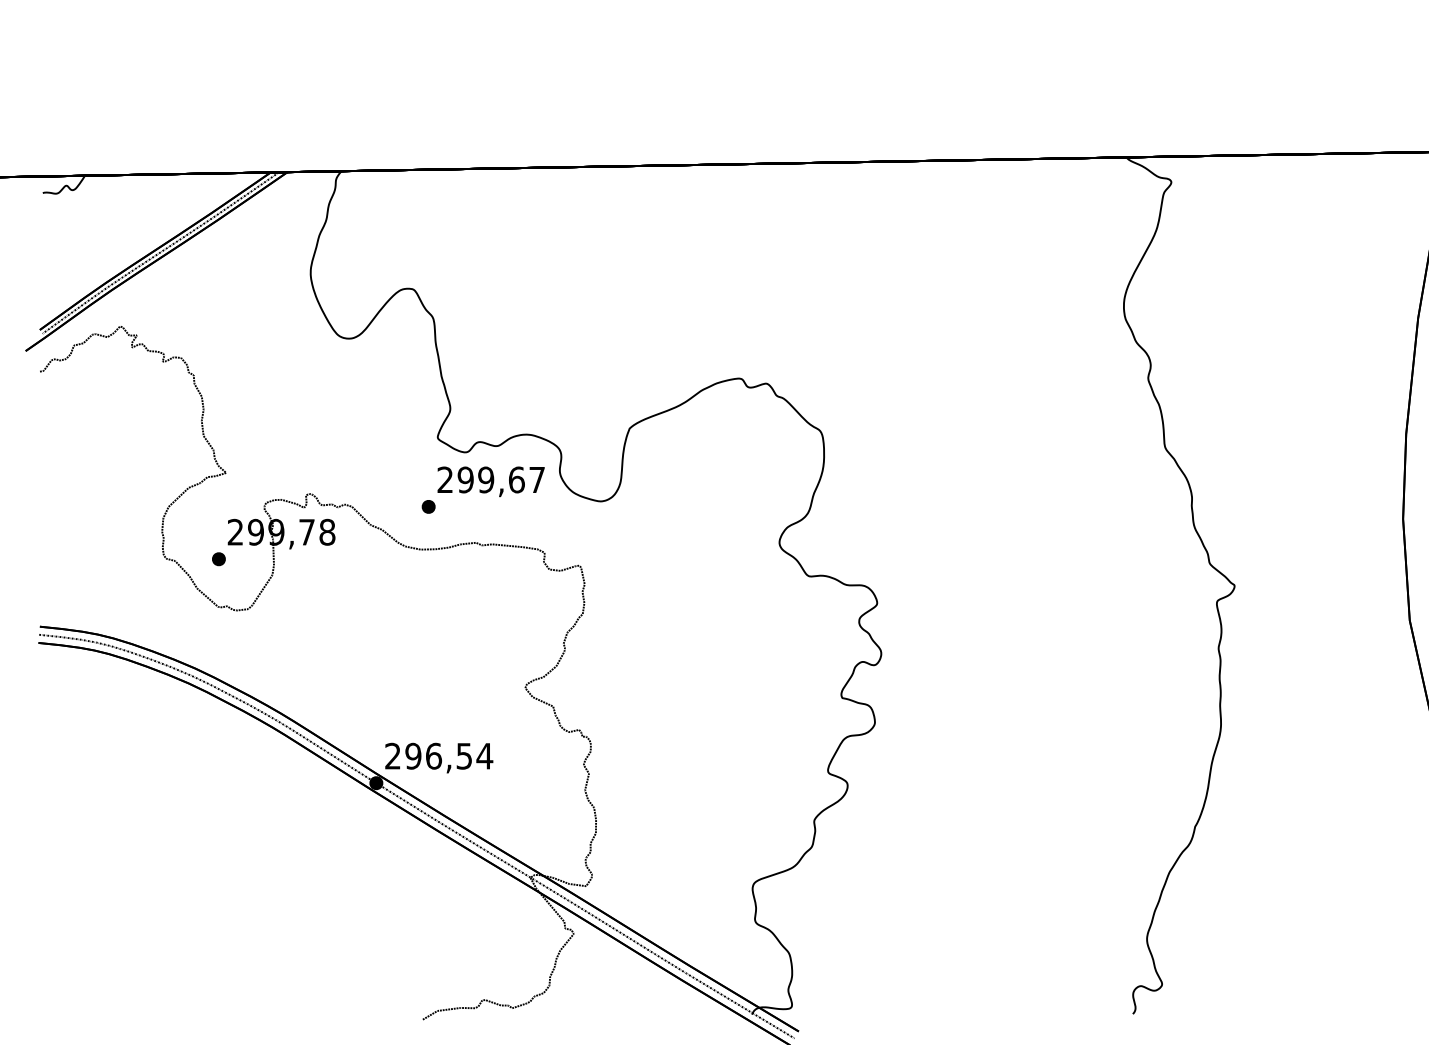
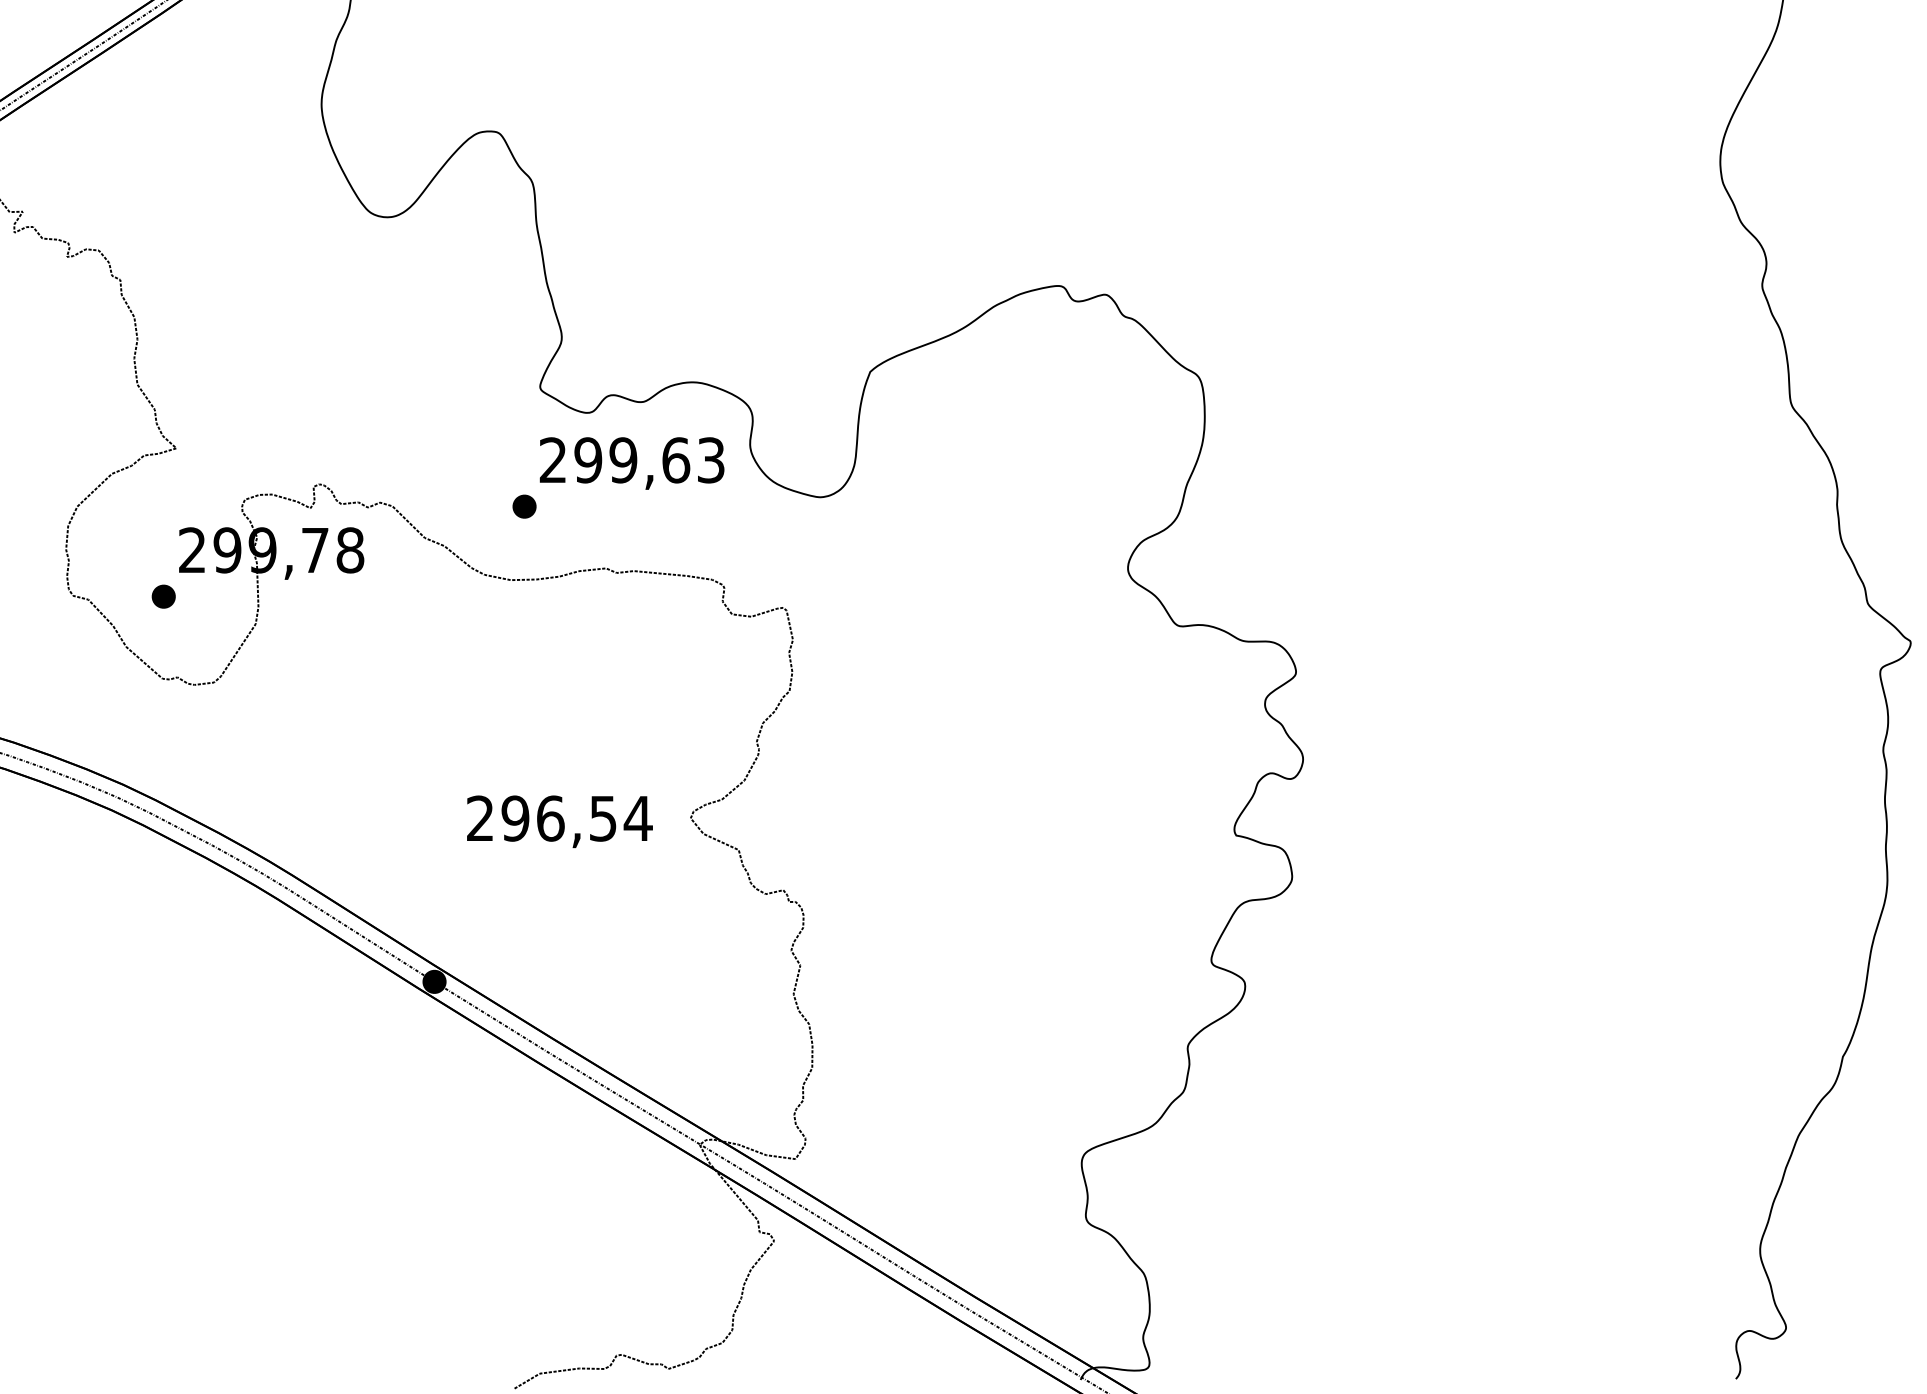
text: (536, 479) -> (709, 459), 299,67 -> 299,63
text: (439, 757) -> (560, 820), moved

